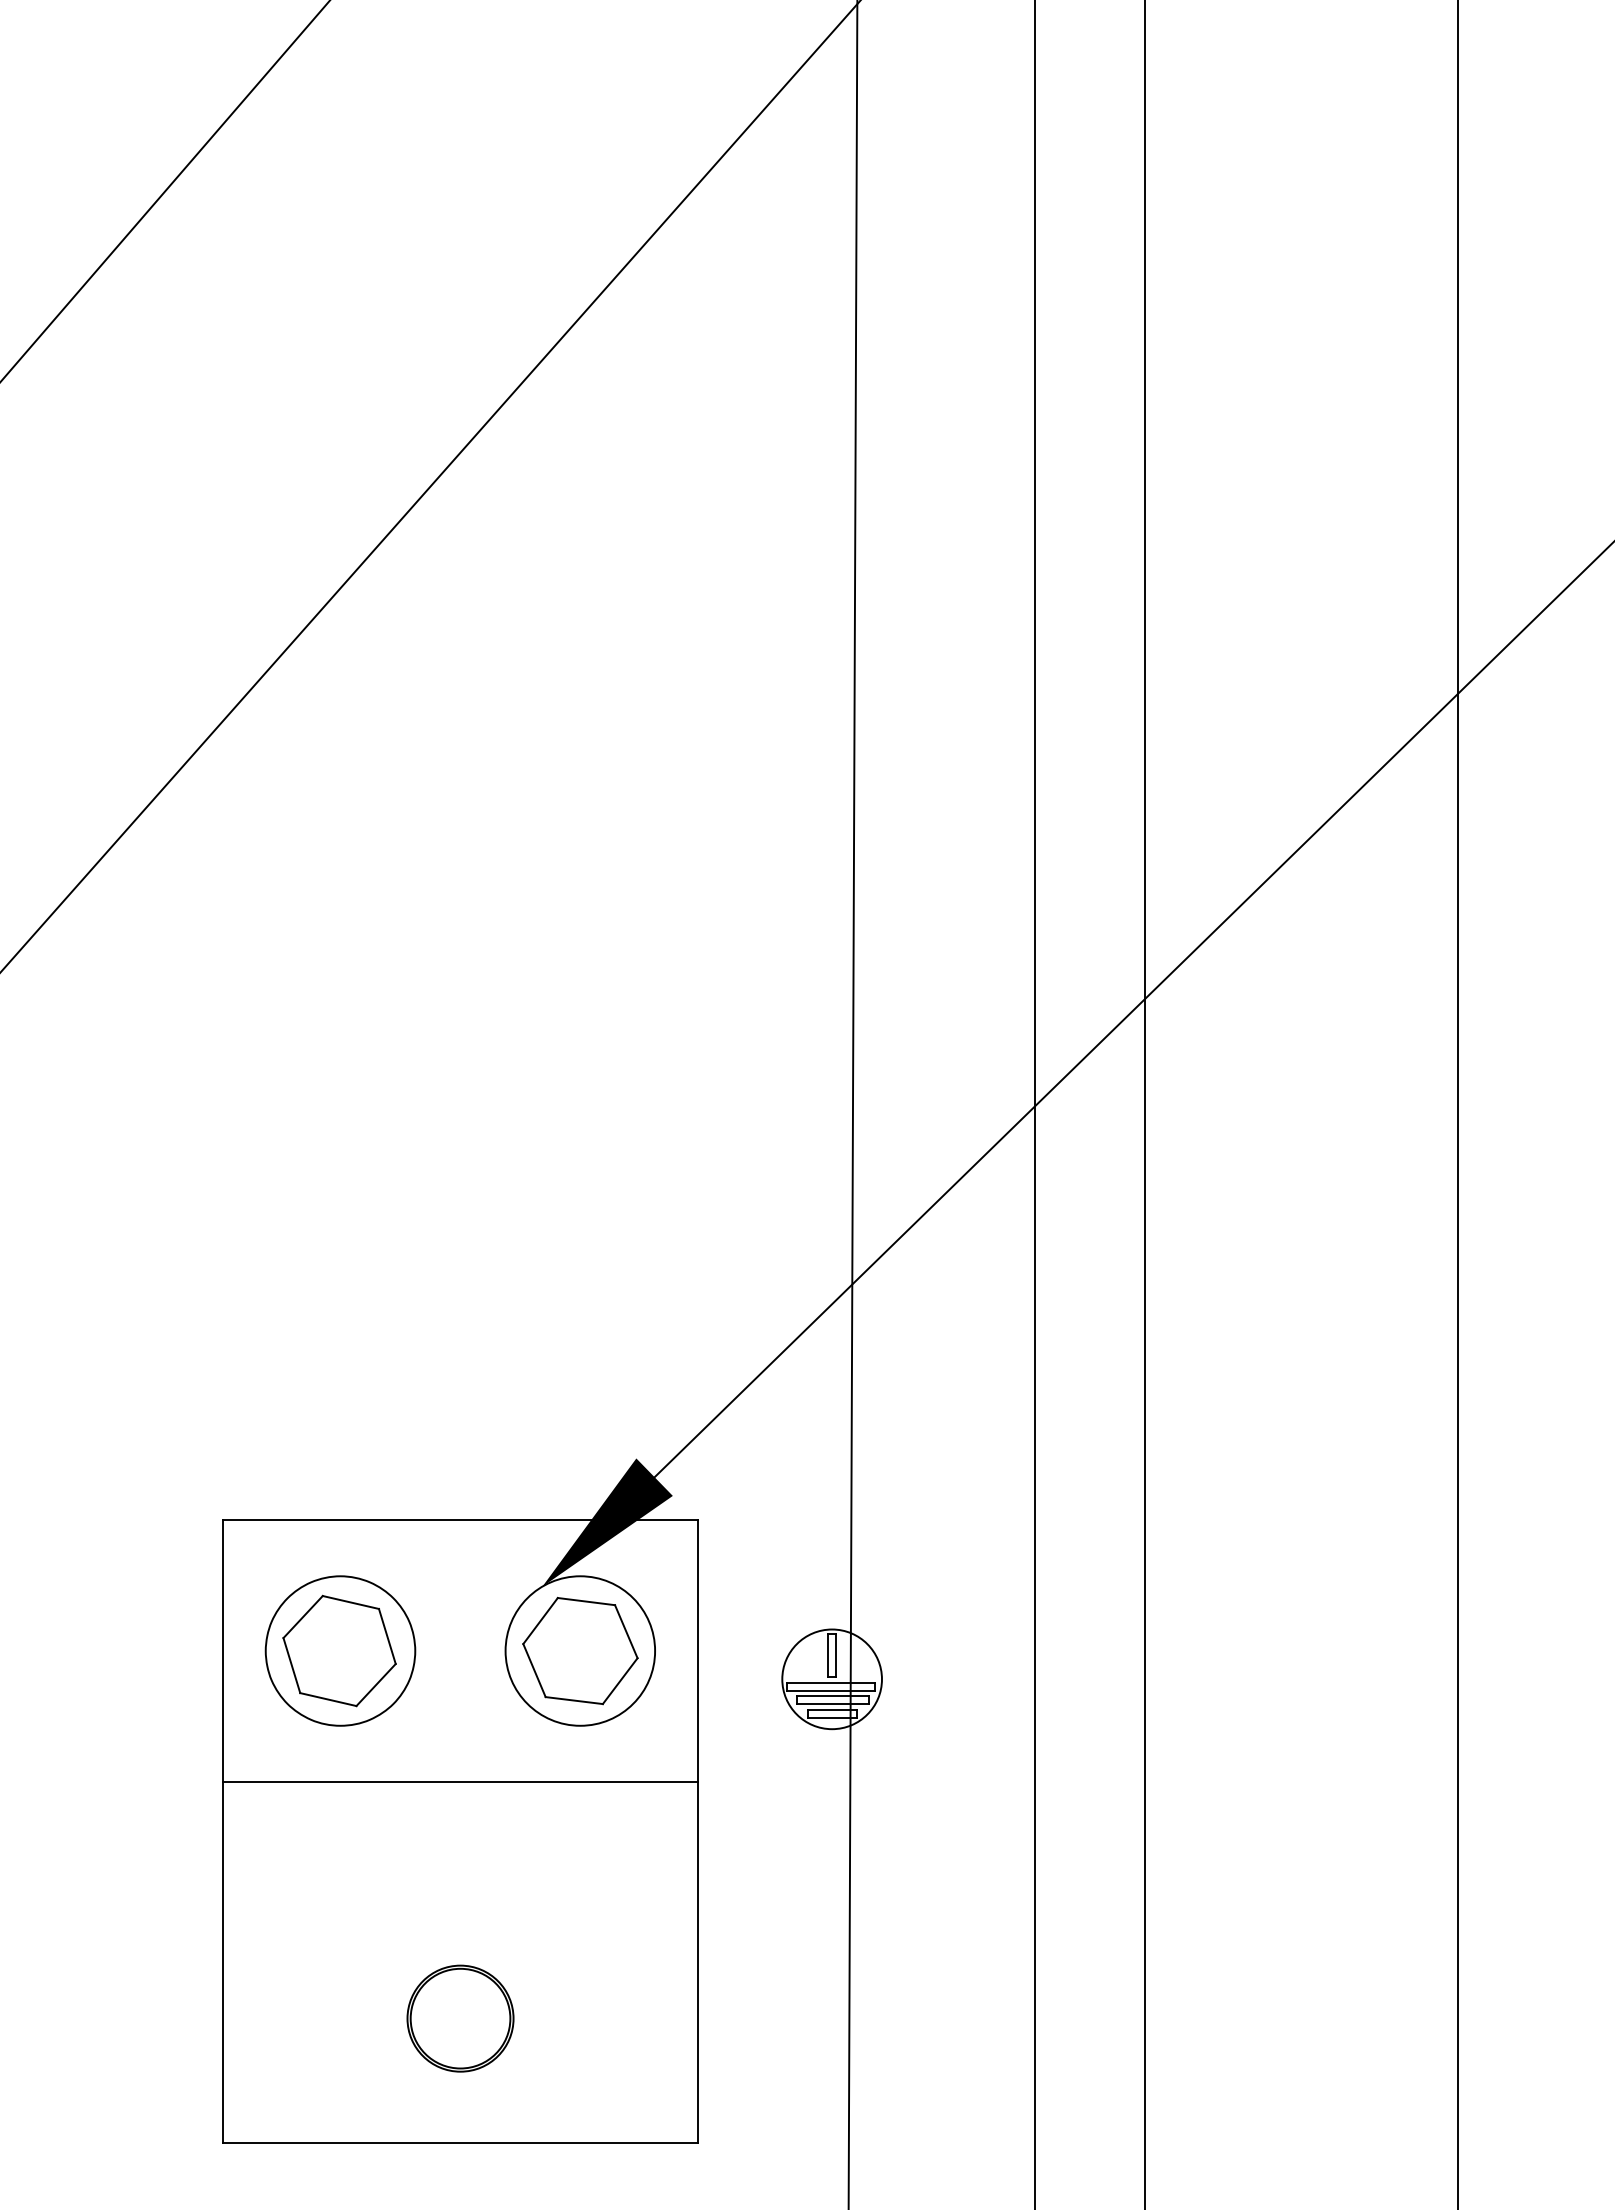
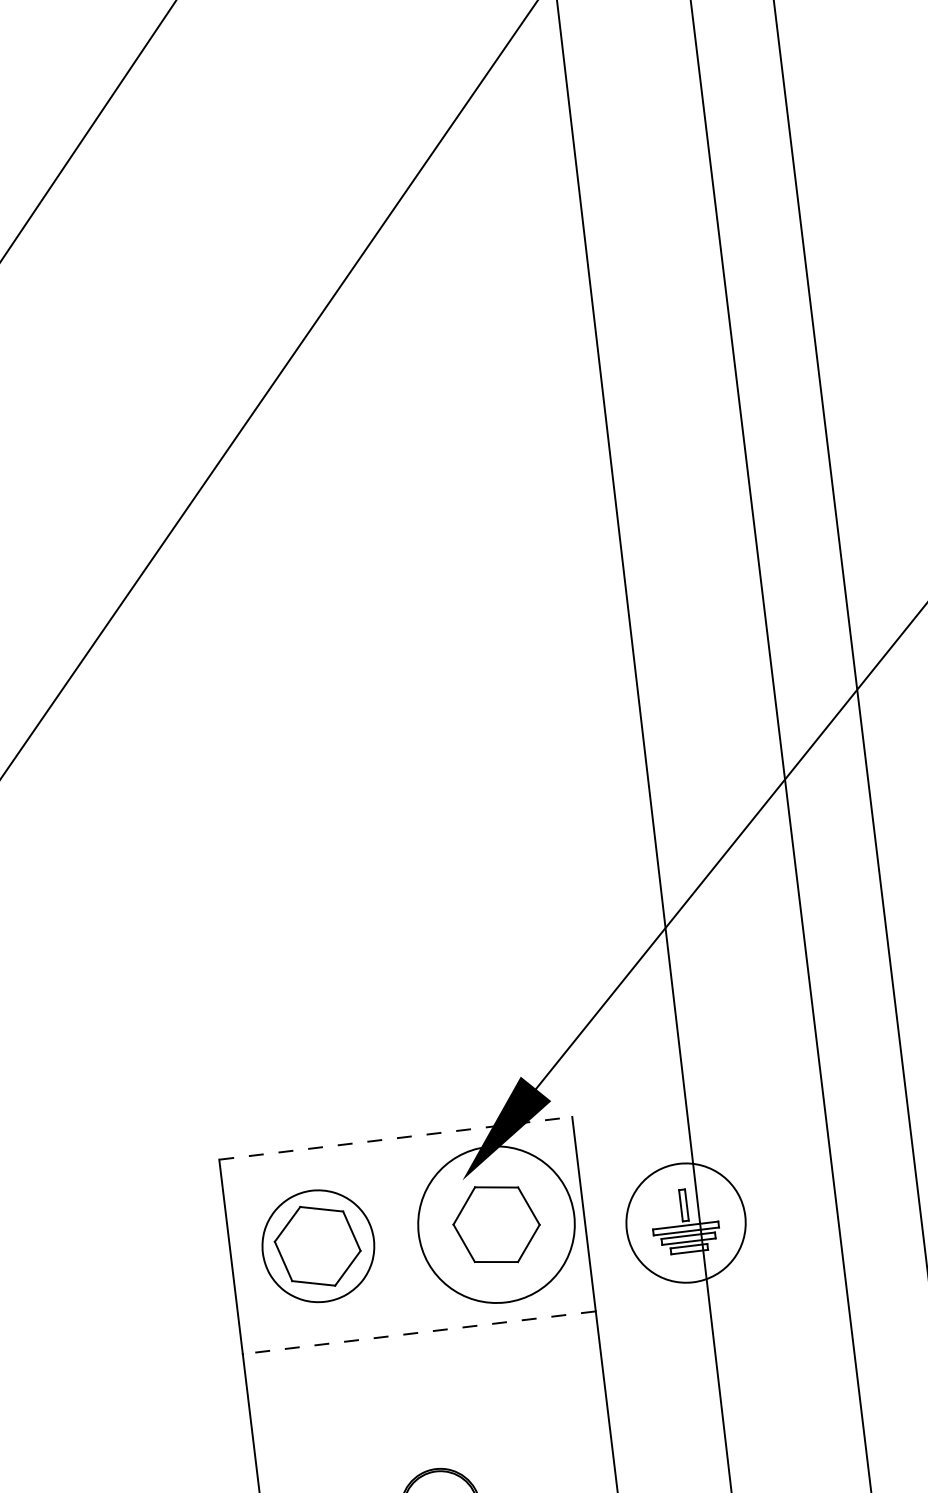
line: (460, 1520) -> (395, 1138), solid -> dashed
circle: (580, 1650) -> (496, 1224), size x1.4
circle: (831, 1679) -> (685, 1223), size x1.6
line: (460, 1782) -> (419, 1333), solid -> dashed

